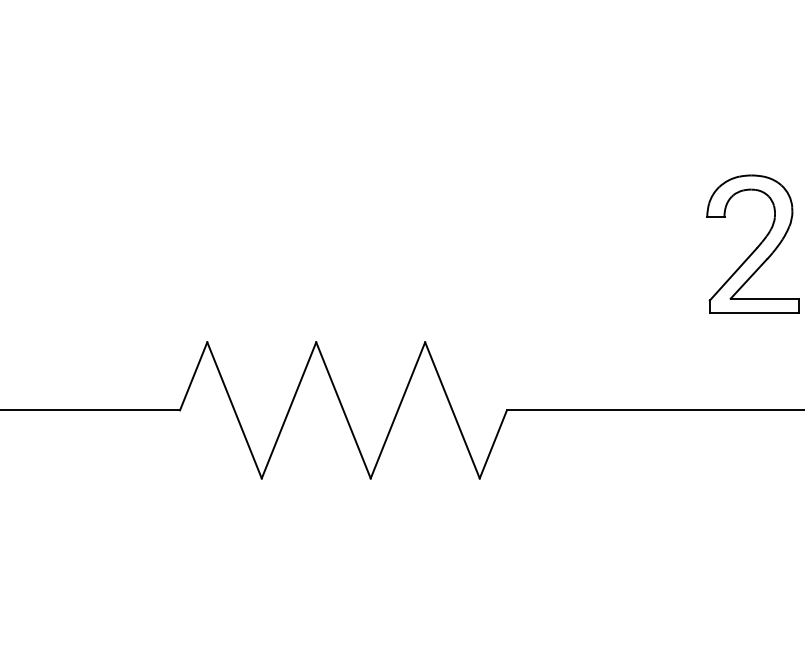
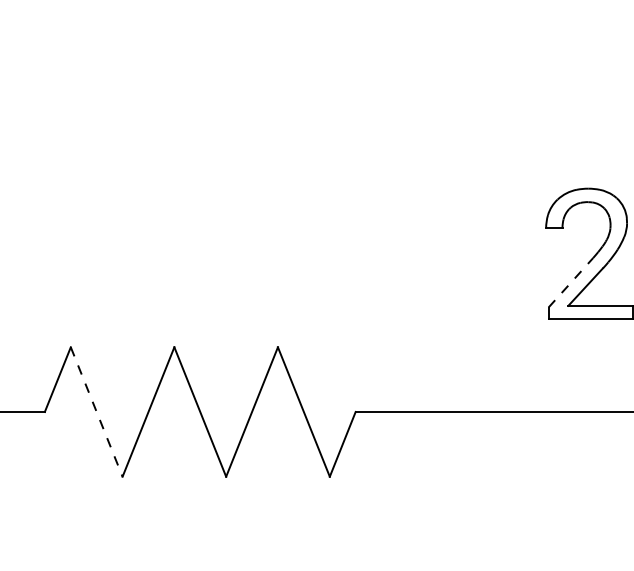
line: (733, 274) -> (571, 282), solid -> dashed
line: (234, 410) -> (96, 412), solid -> dashed

